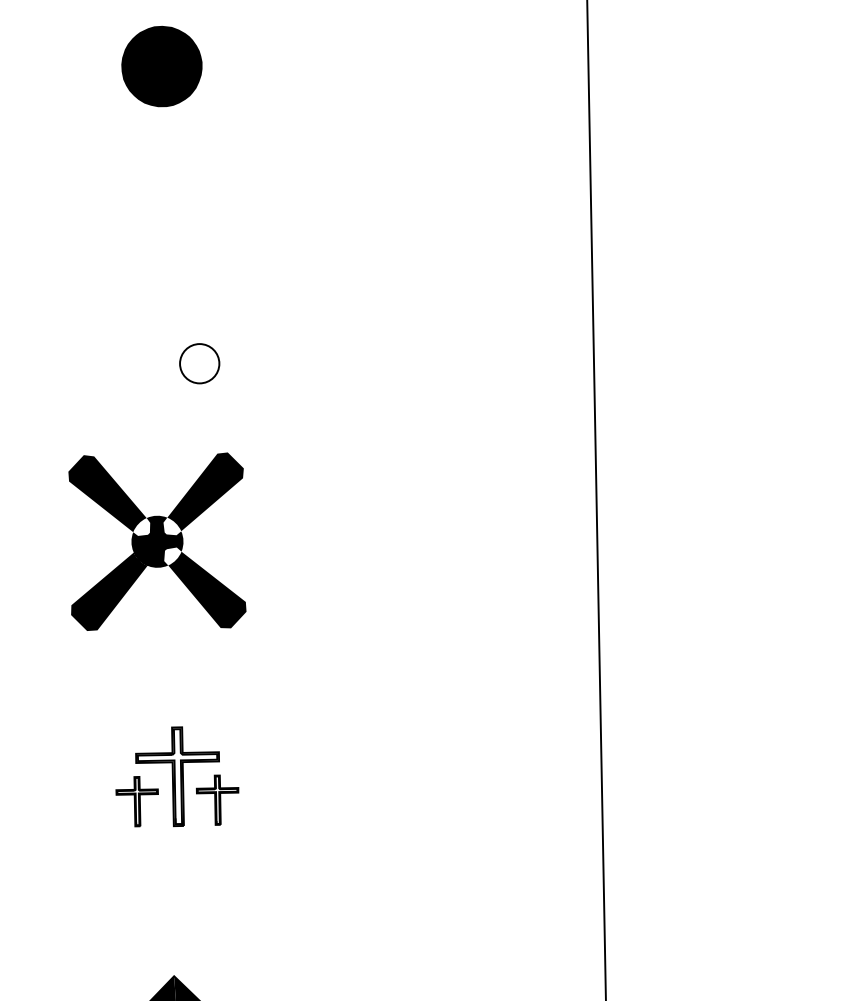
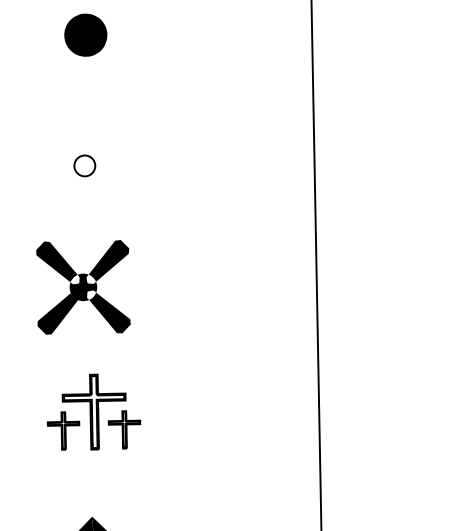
part: (199, 362) -> (84, 165), moved
part: (176, 775) -> (93, 411), size x1.43

